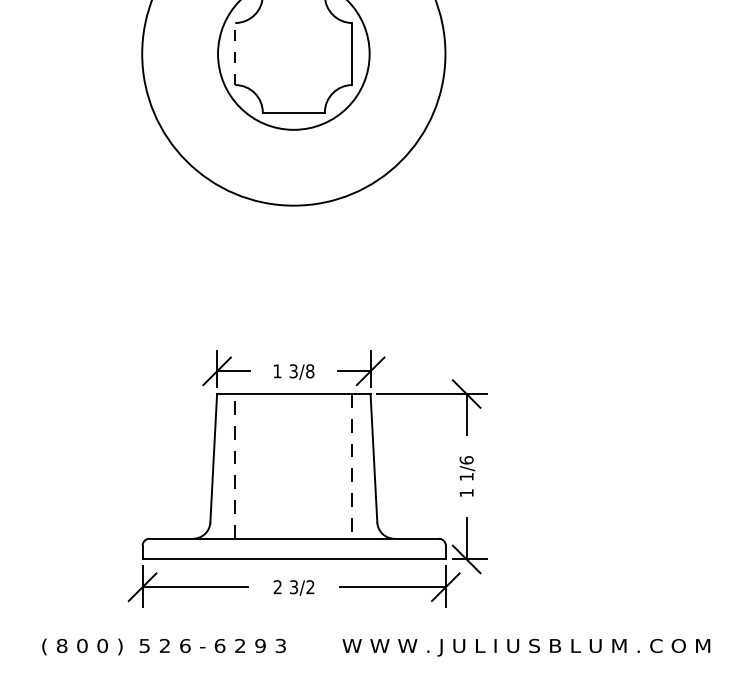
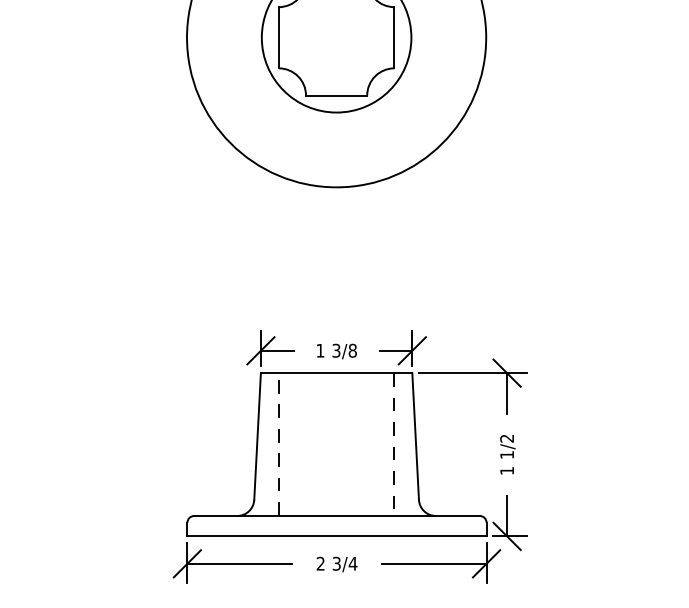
line: (235, 53) -> (279, 37), dashed -> solid
text: (466, 460) -> (506, 438), 1/6 -> 1/2
text: (310, 587) -> (353, 564), 3/2 -> 3/4

